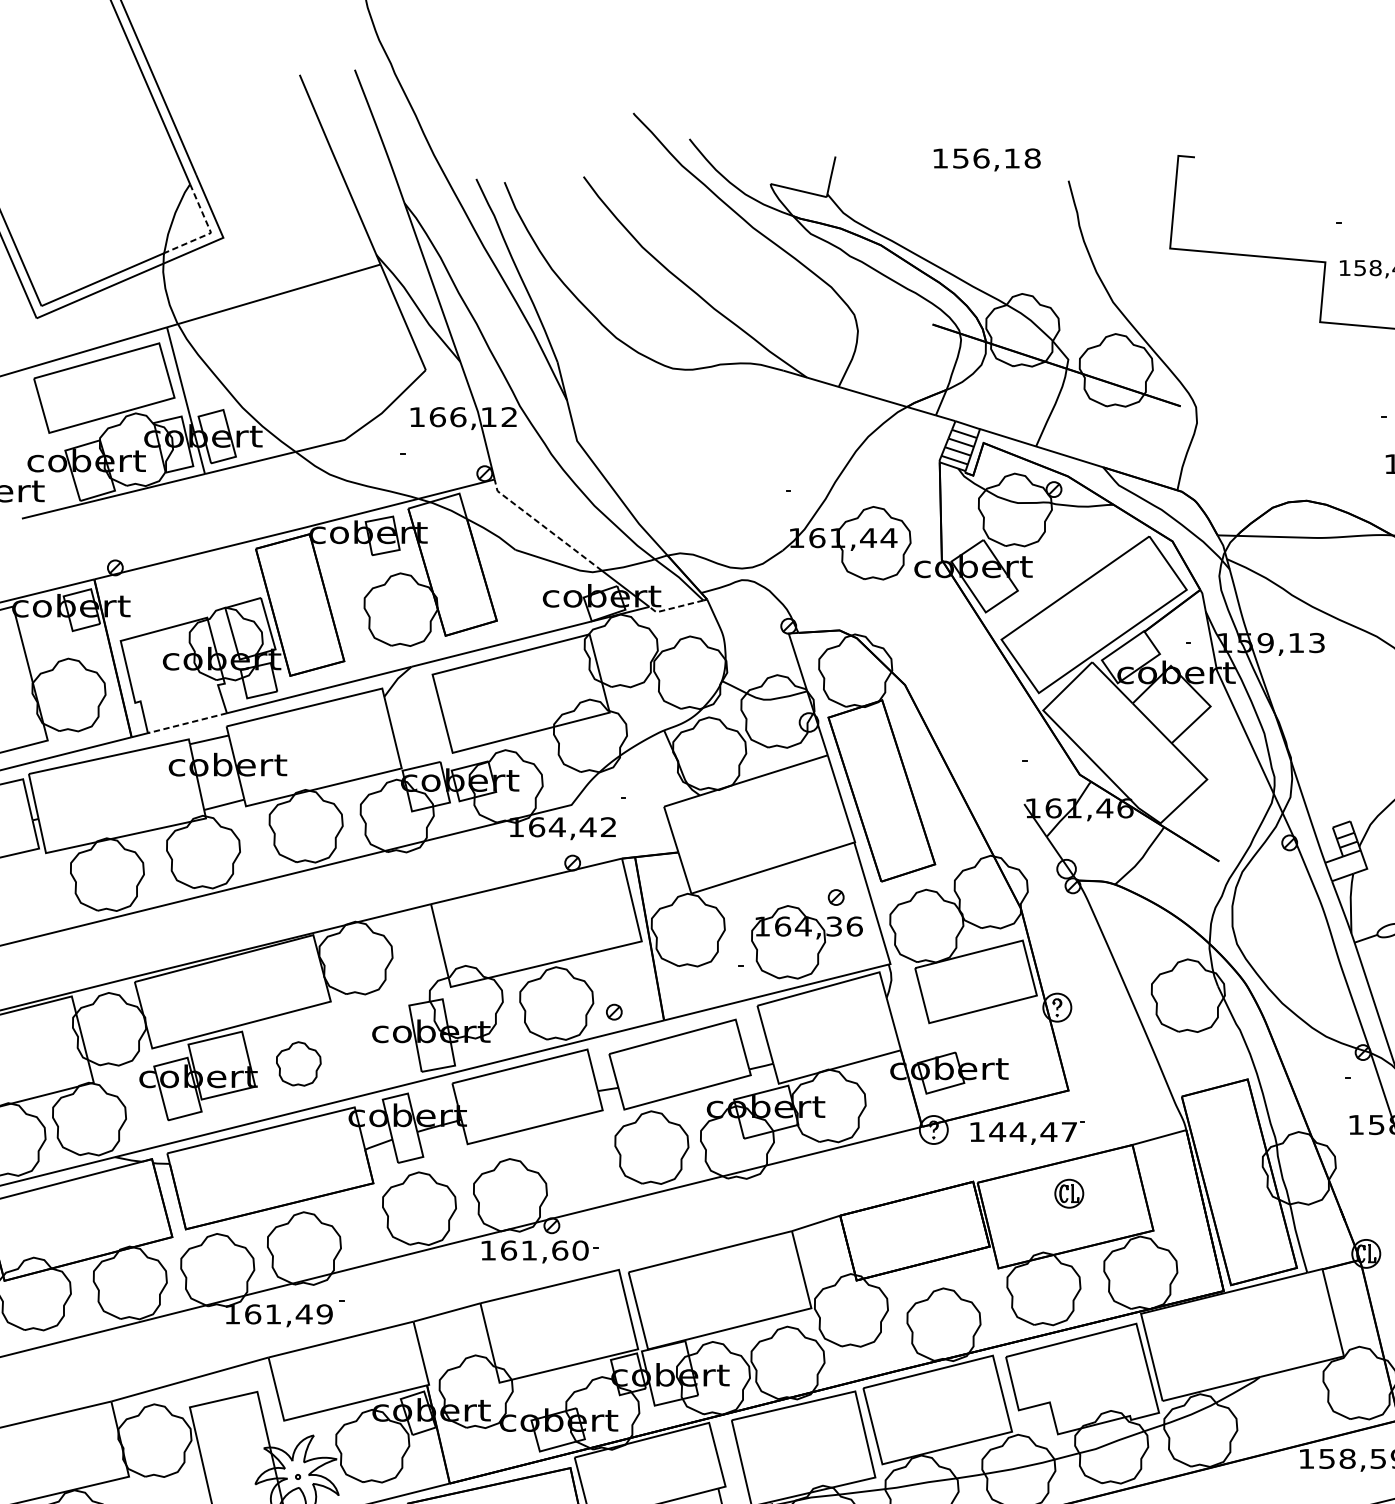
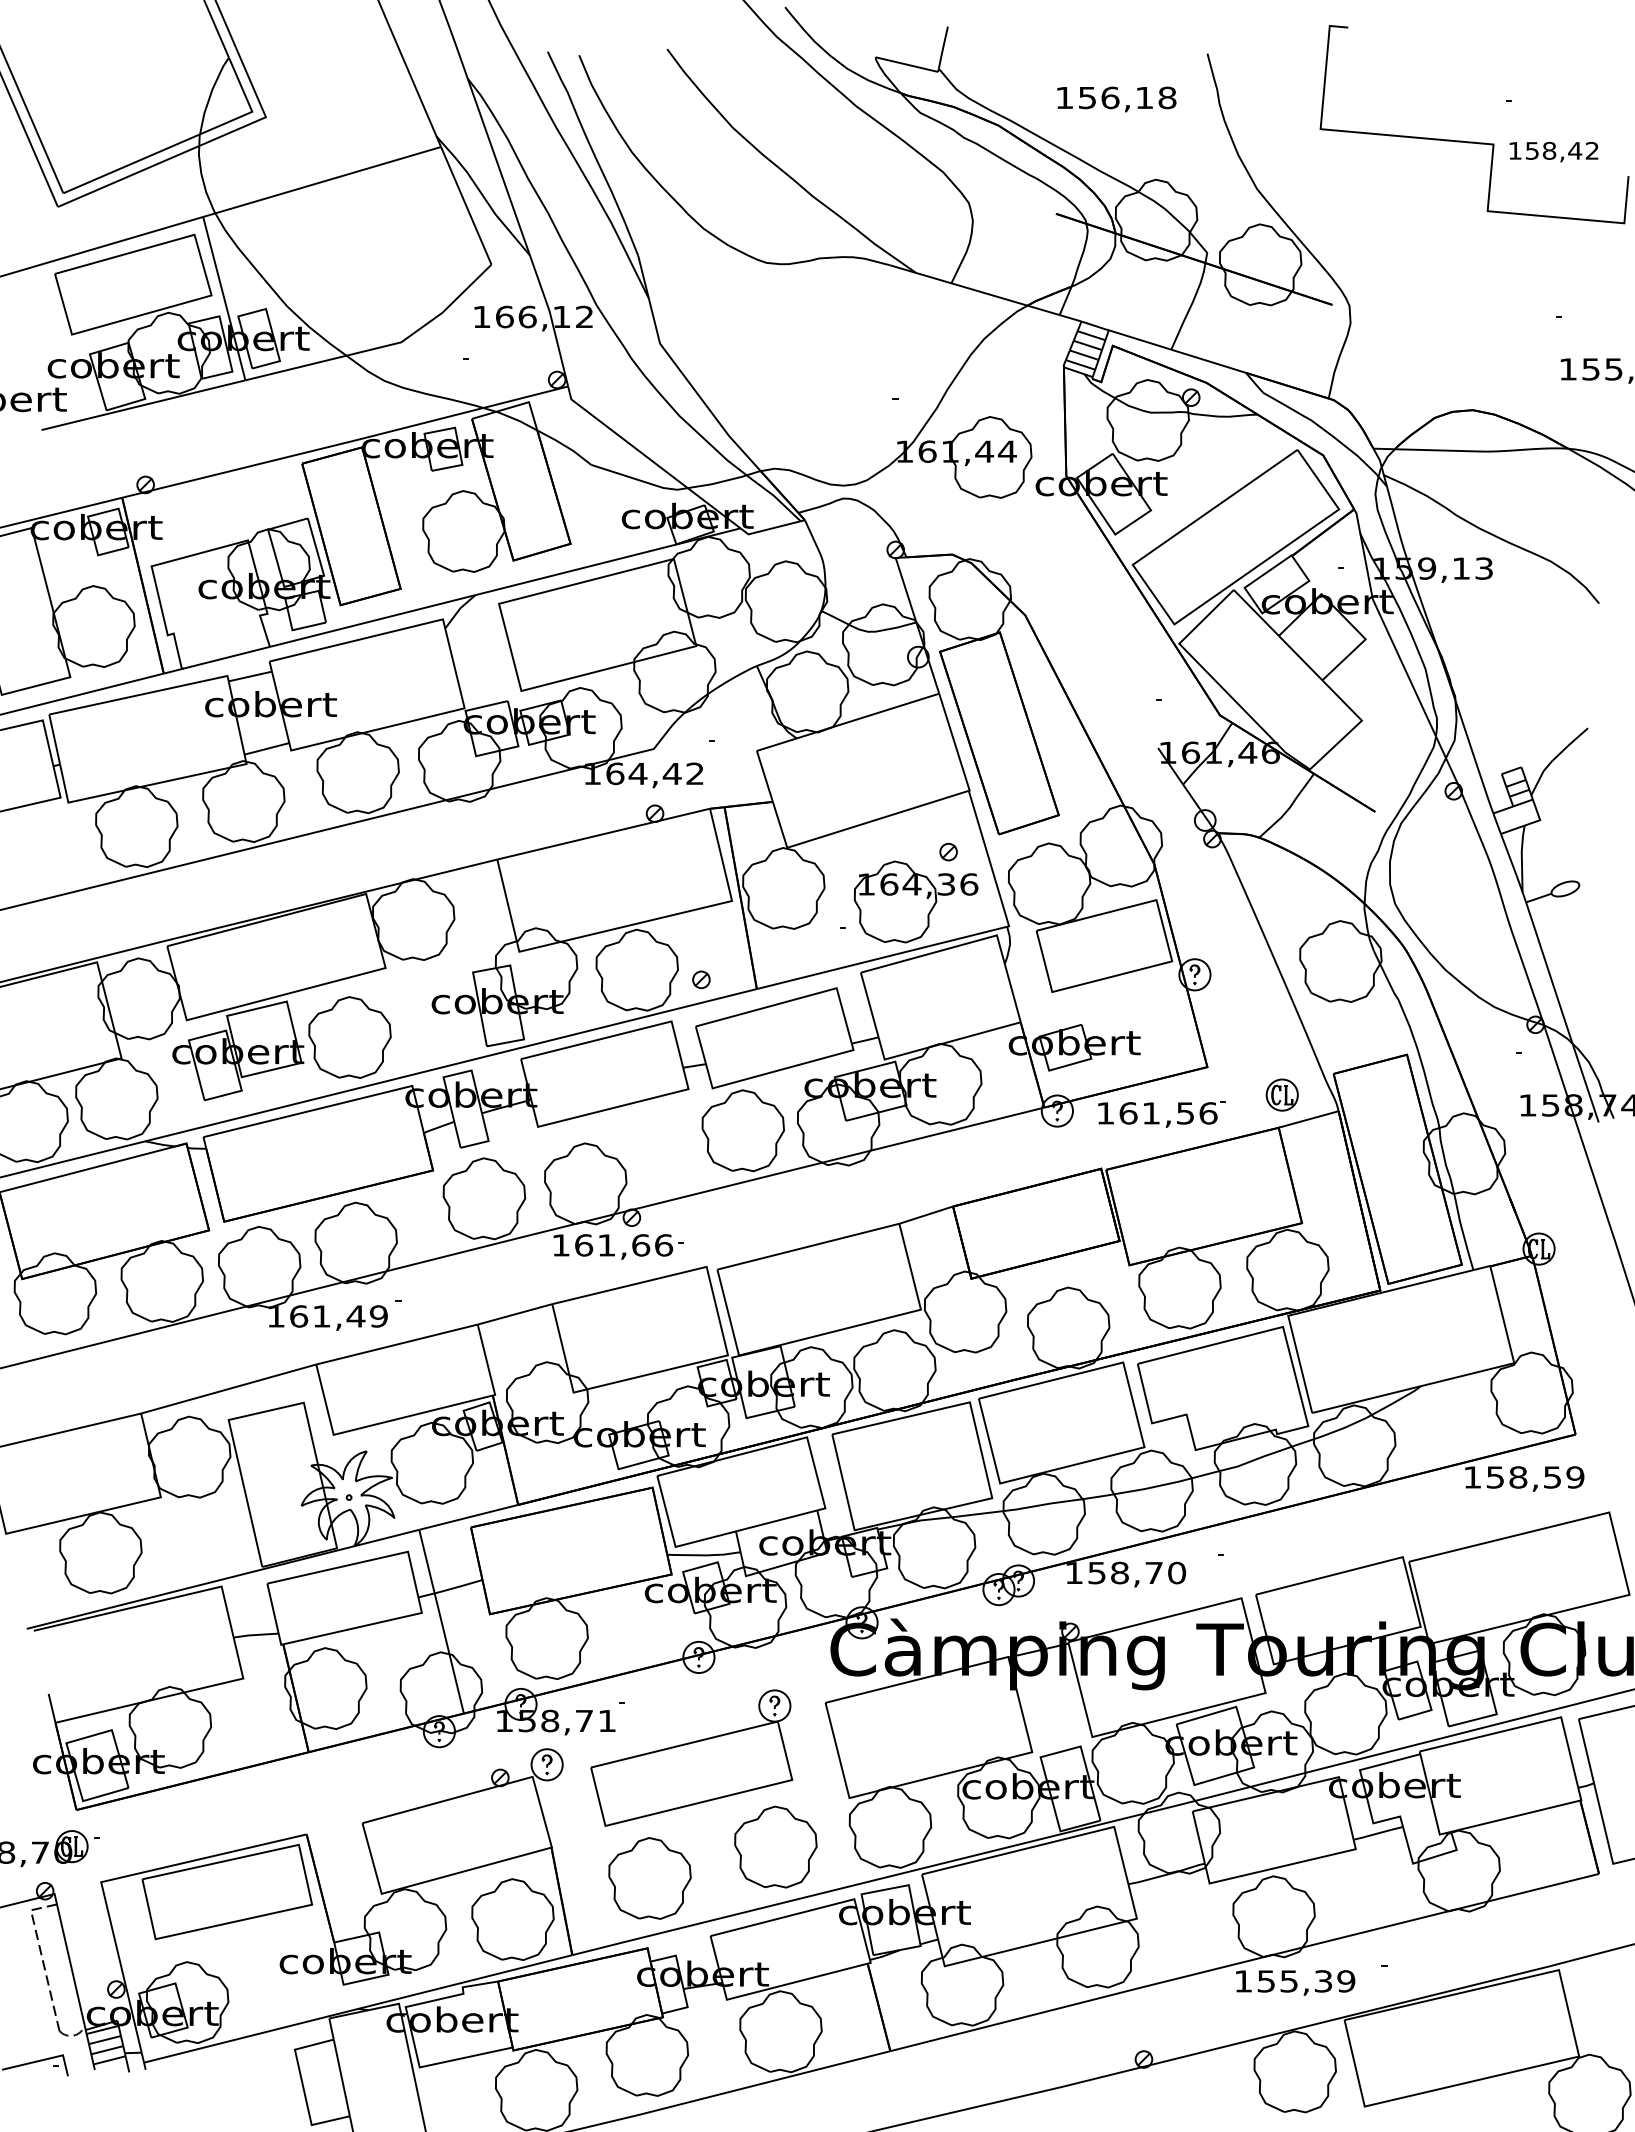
text: (986, 159) -> (1116, 99), moved
line: (211, 232) -> (252, 111), dashed -> solid
line: (544, 527) -> (623, 439), dashed -> solid
line: (674, 607) -> (768, 529), dashed -> solid
line: (187, 722) -> (226, 657), dashed -> solid
part: (298, 1063) -> (349, 1037), size x1.67
text: (1033, 1132) -> (1168, 1113), 144,47 -> 161,56
part: (1068, 1193) -> (1281, 1094), moved
text: (581, 1250) -> (664, 1245), 161,60 -> 161,66

